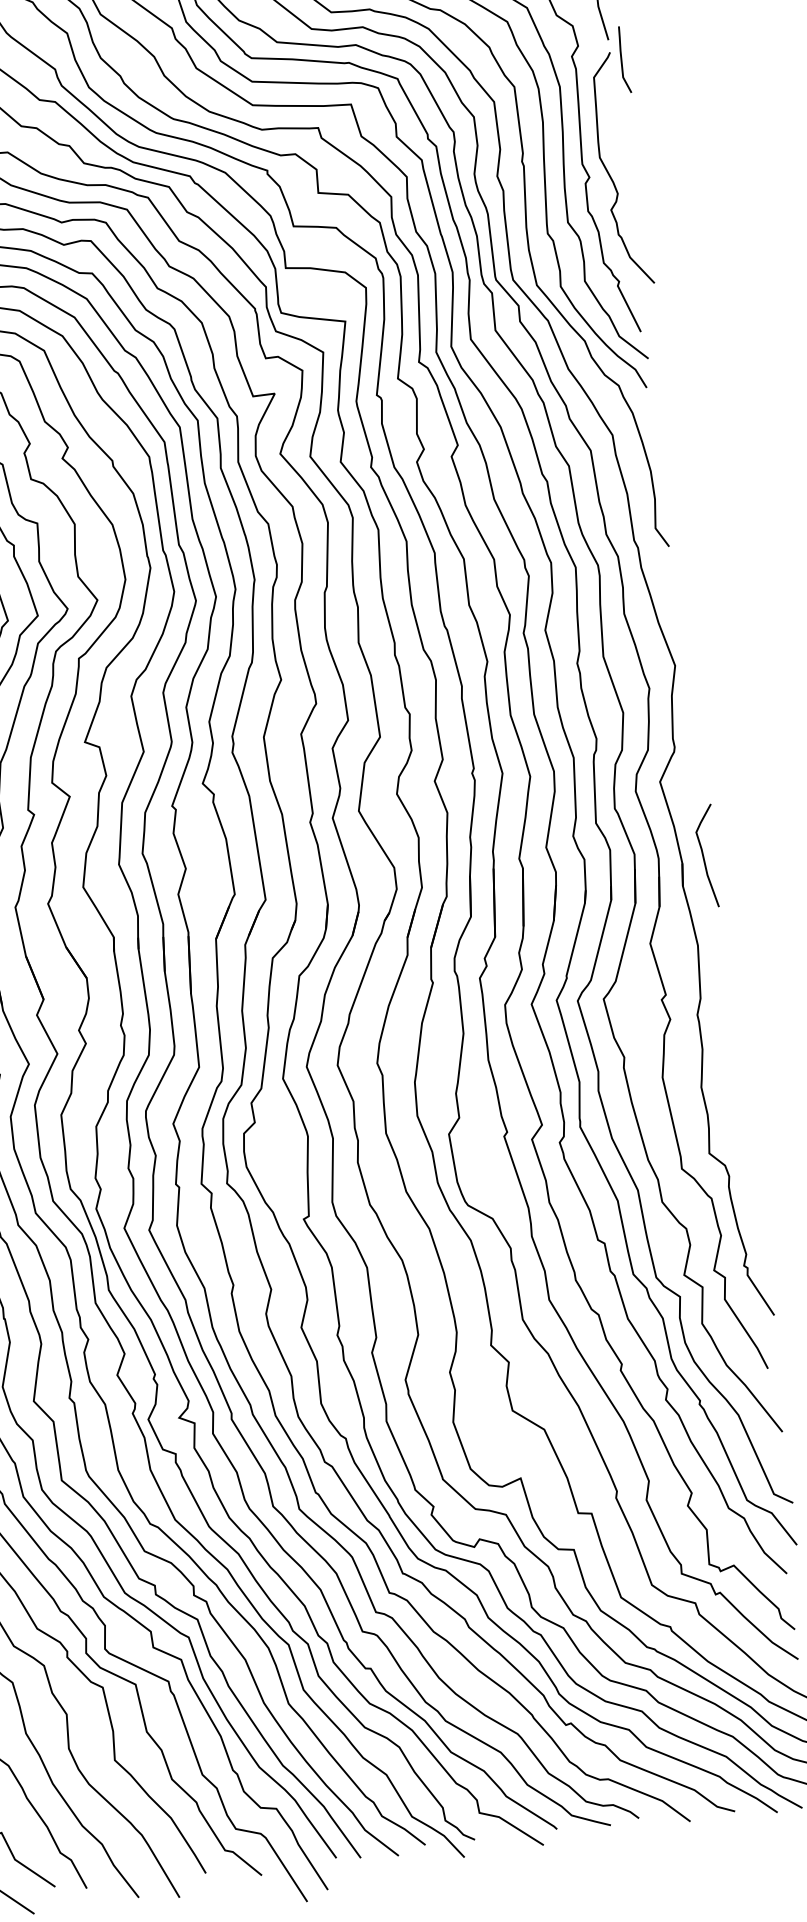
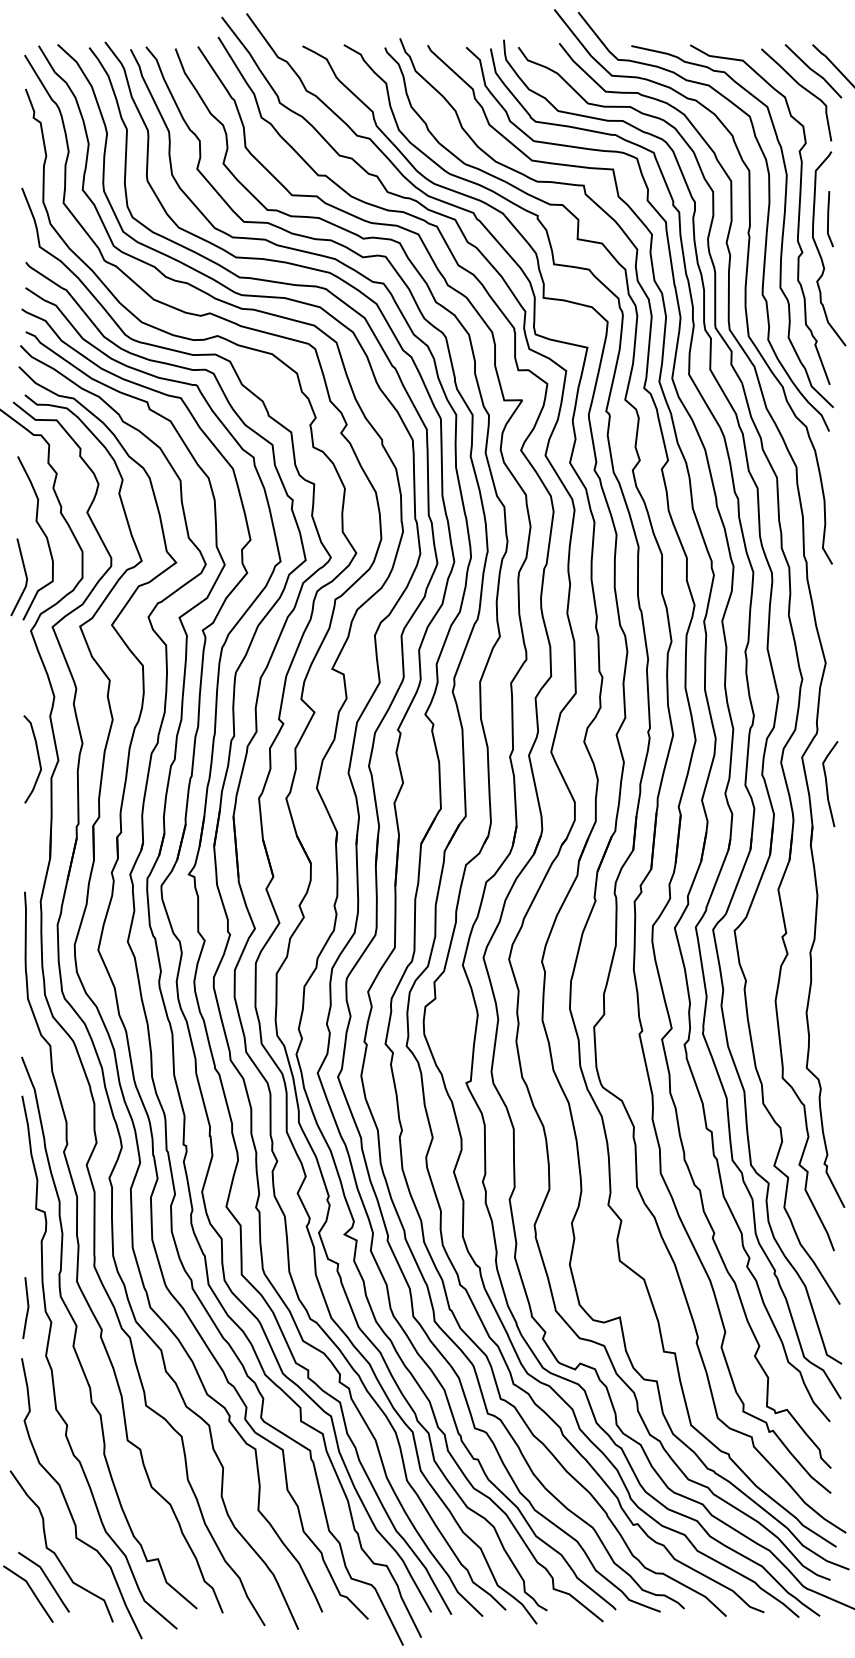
line: (621, 60) -> (828, 219), moved
curve: (704, 855) -> (827, 783), moved

